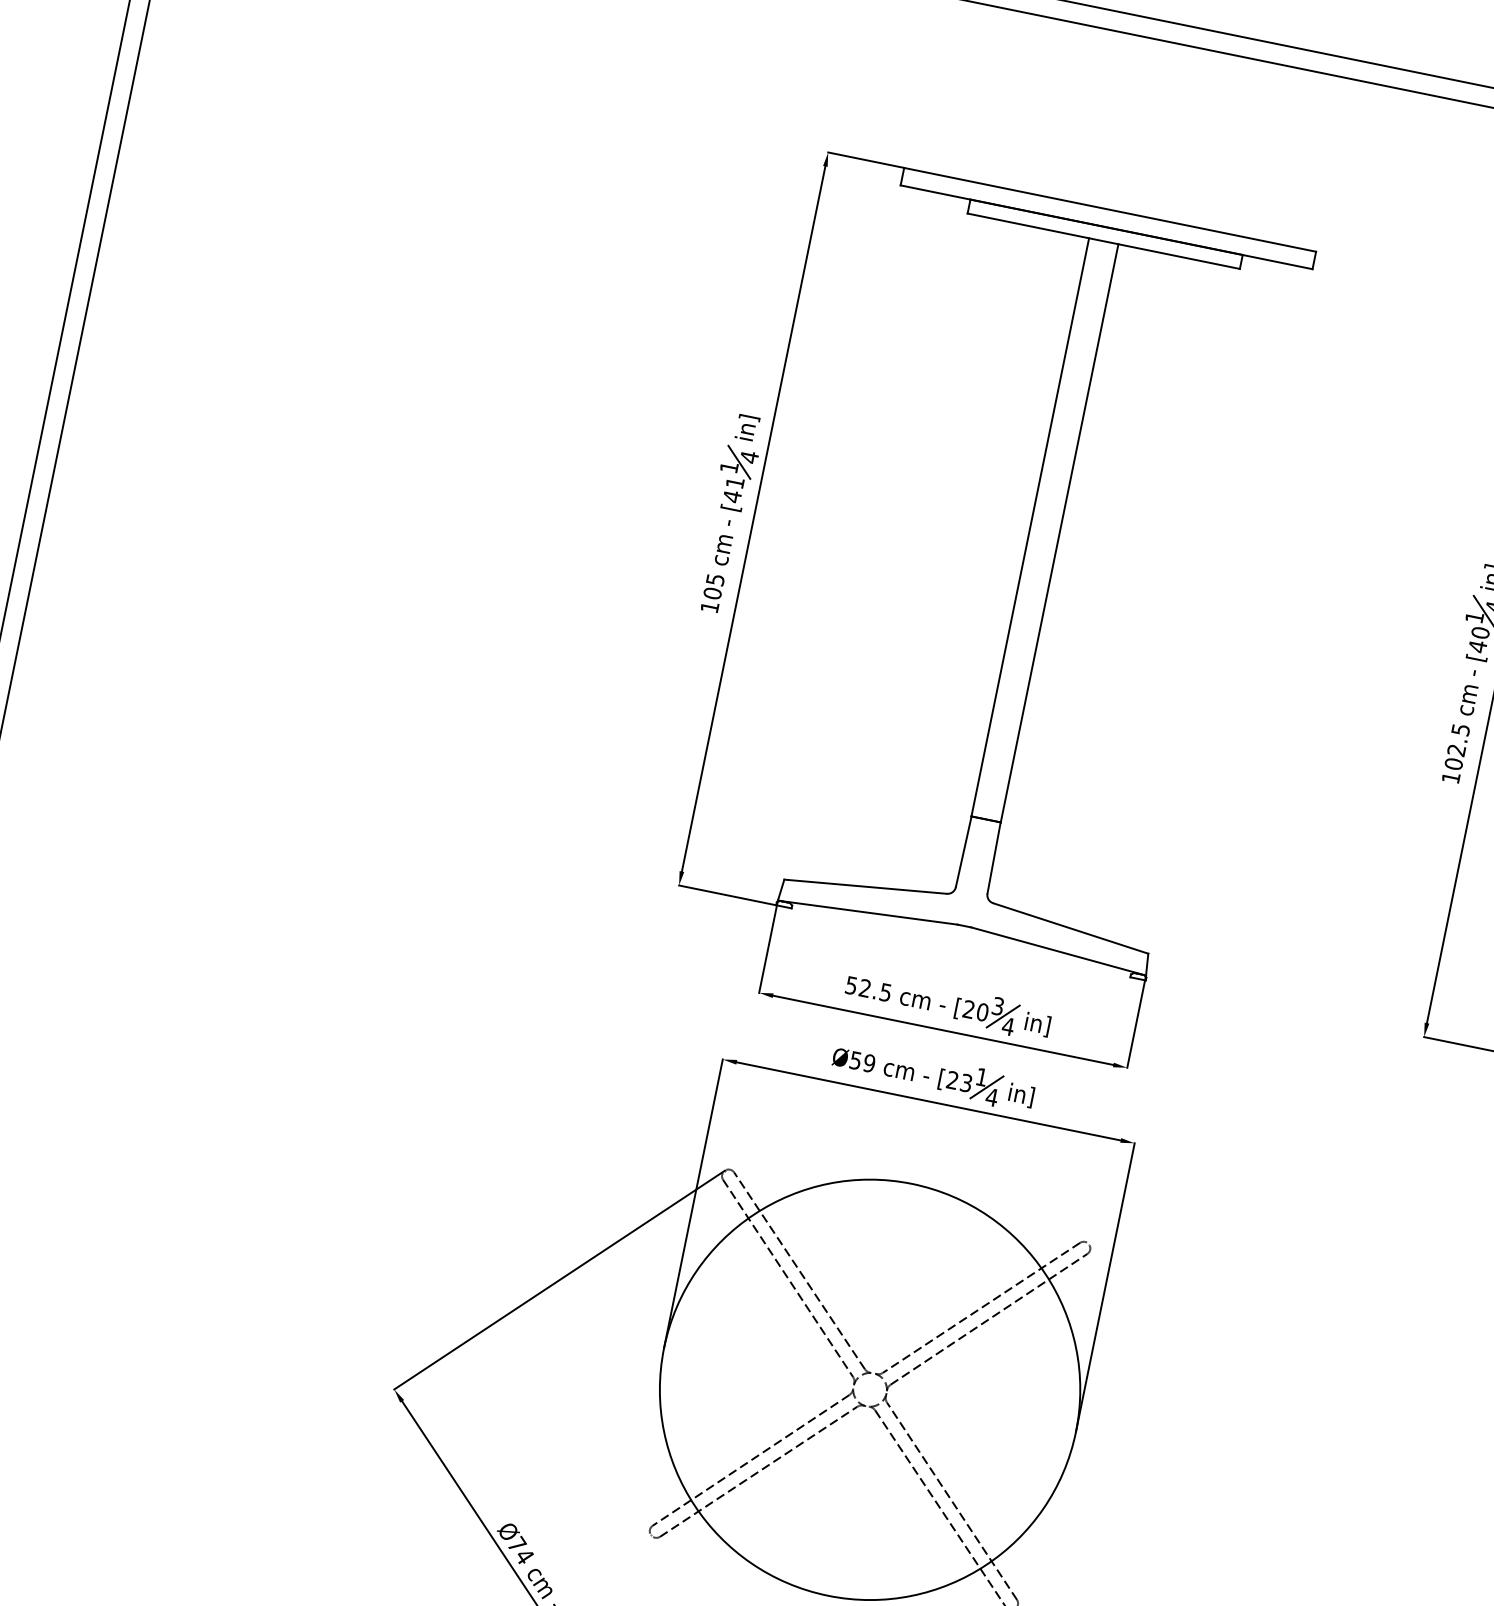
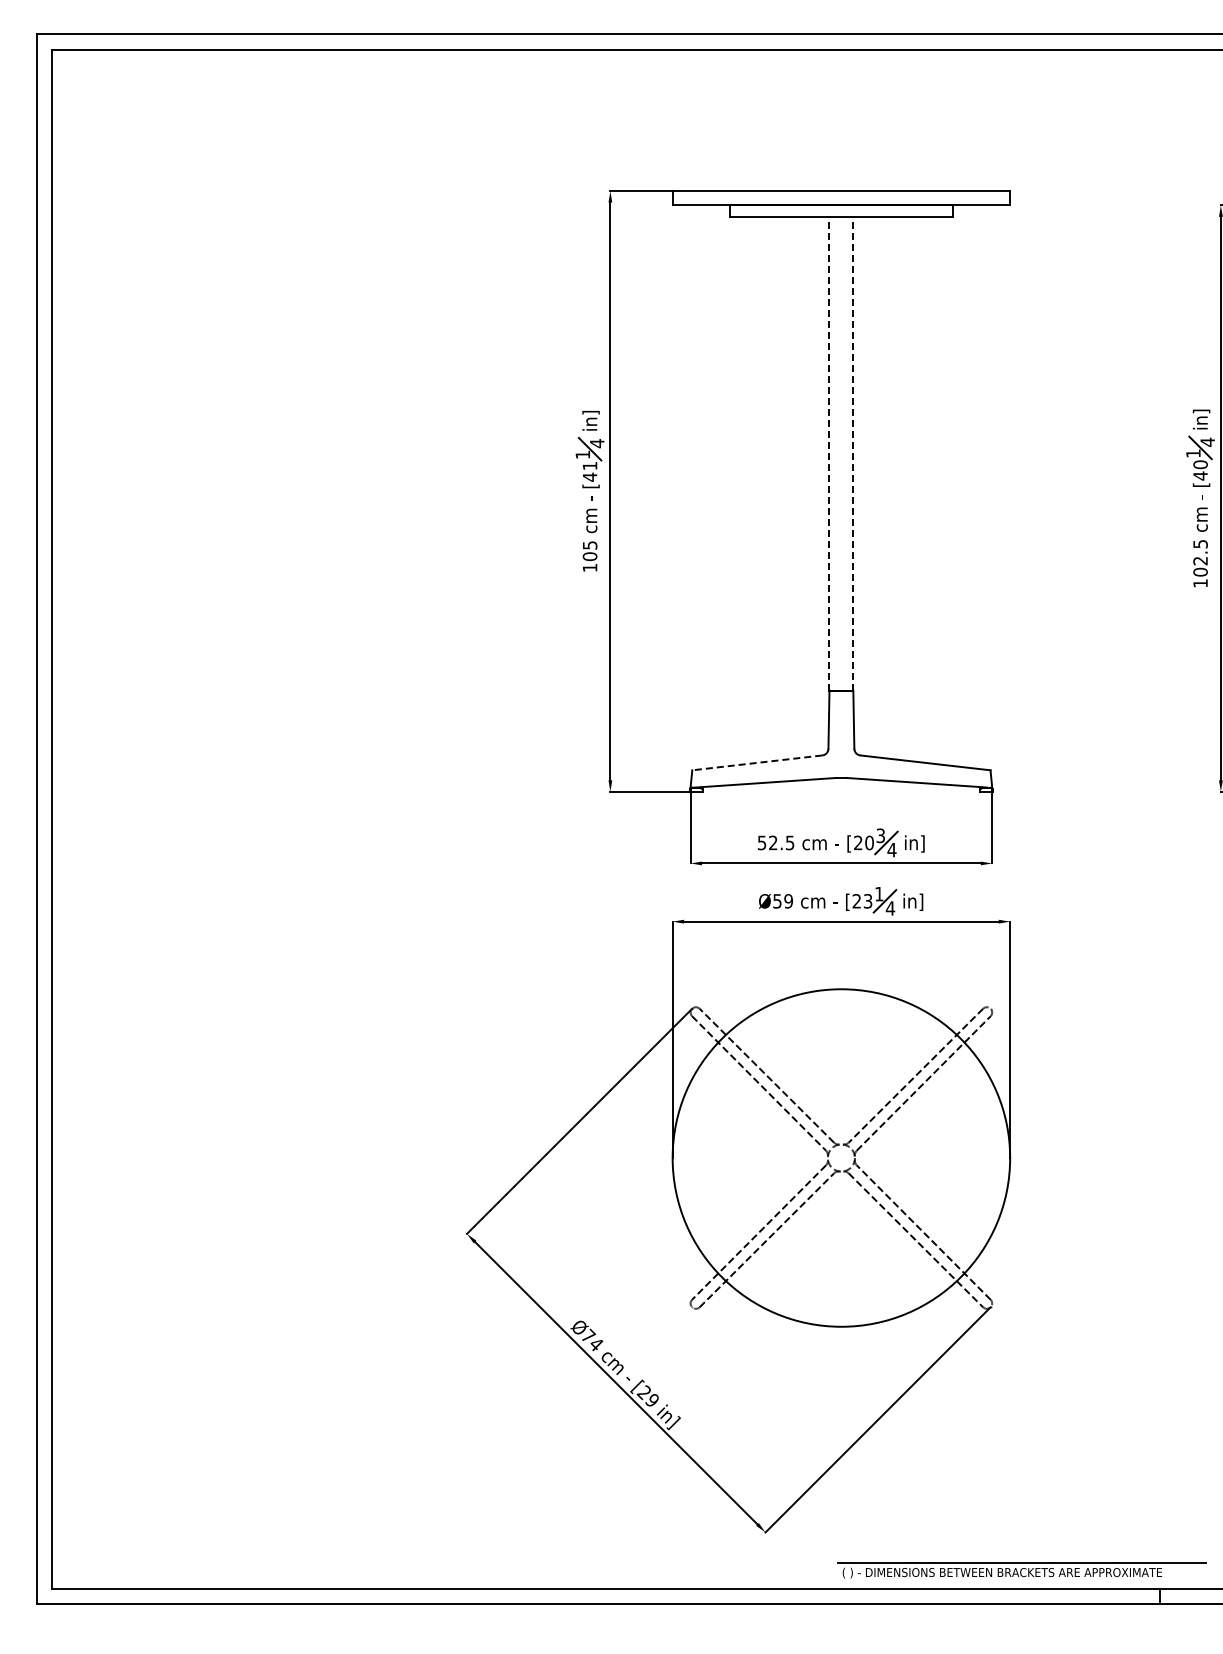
line: (1030, 527) -> (829, 453), solid -> dashed
line: (1059, 533) -> (853, 453), solid -> dashed
line: (864, 886) -> (756, 762), solid -> dashed

